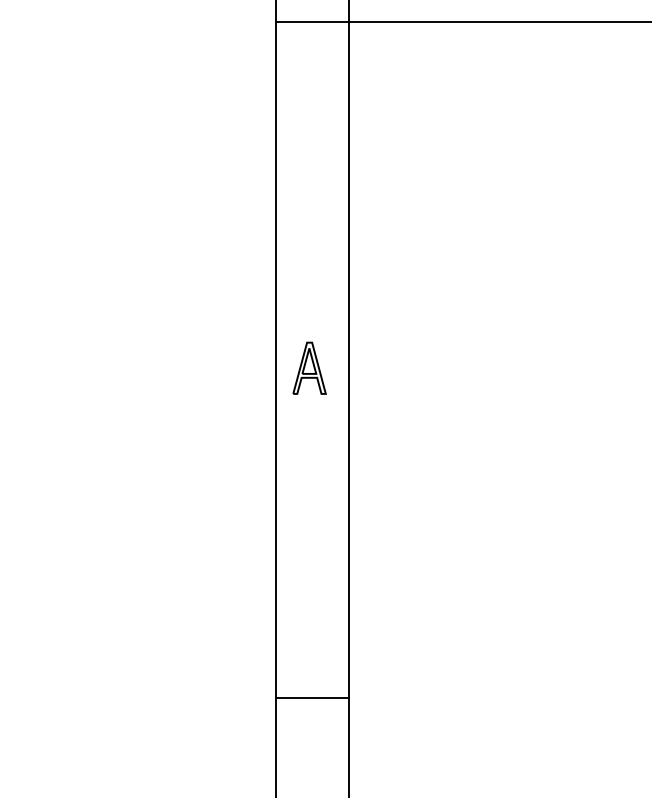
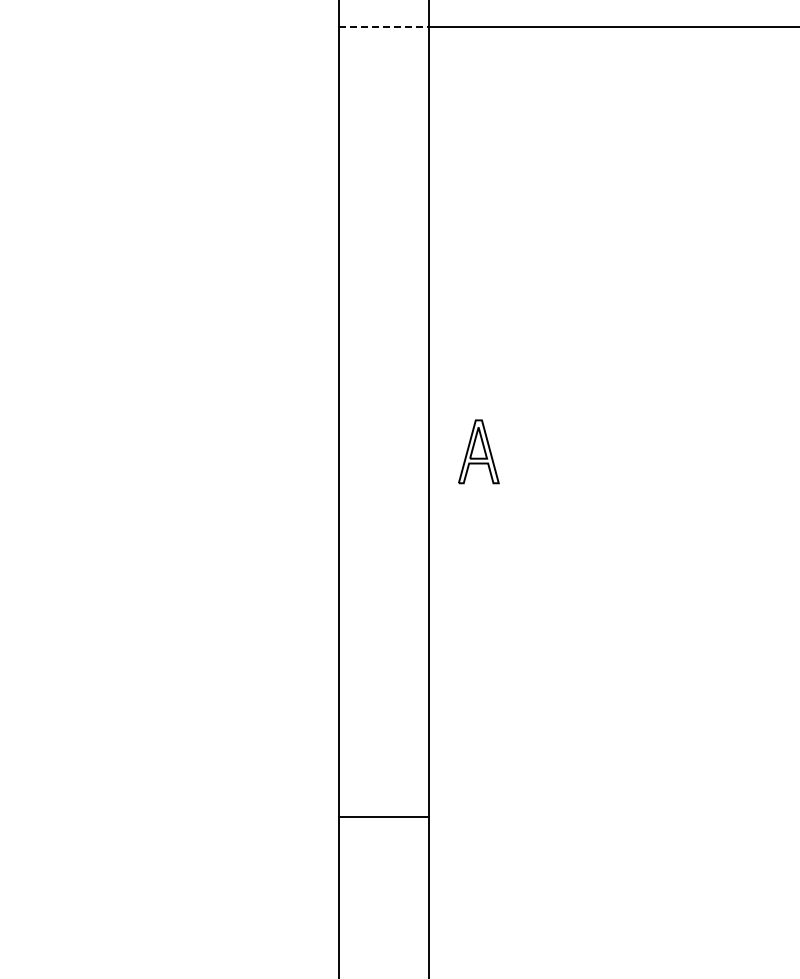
line: (312, 21) -> (383, 26), solid -> dashed
part: (309, 368) -> (478, 451), moved
line: (312, 698) -> (383, 817), moved

